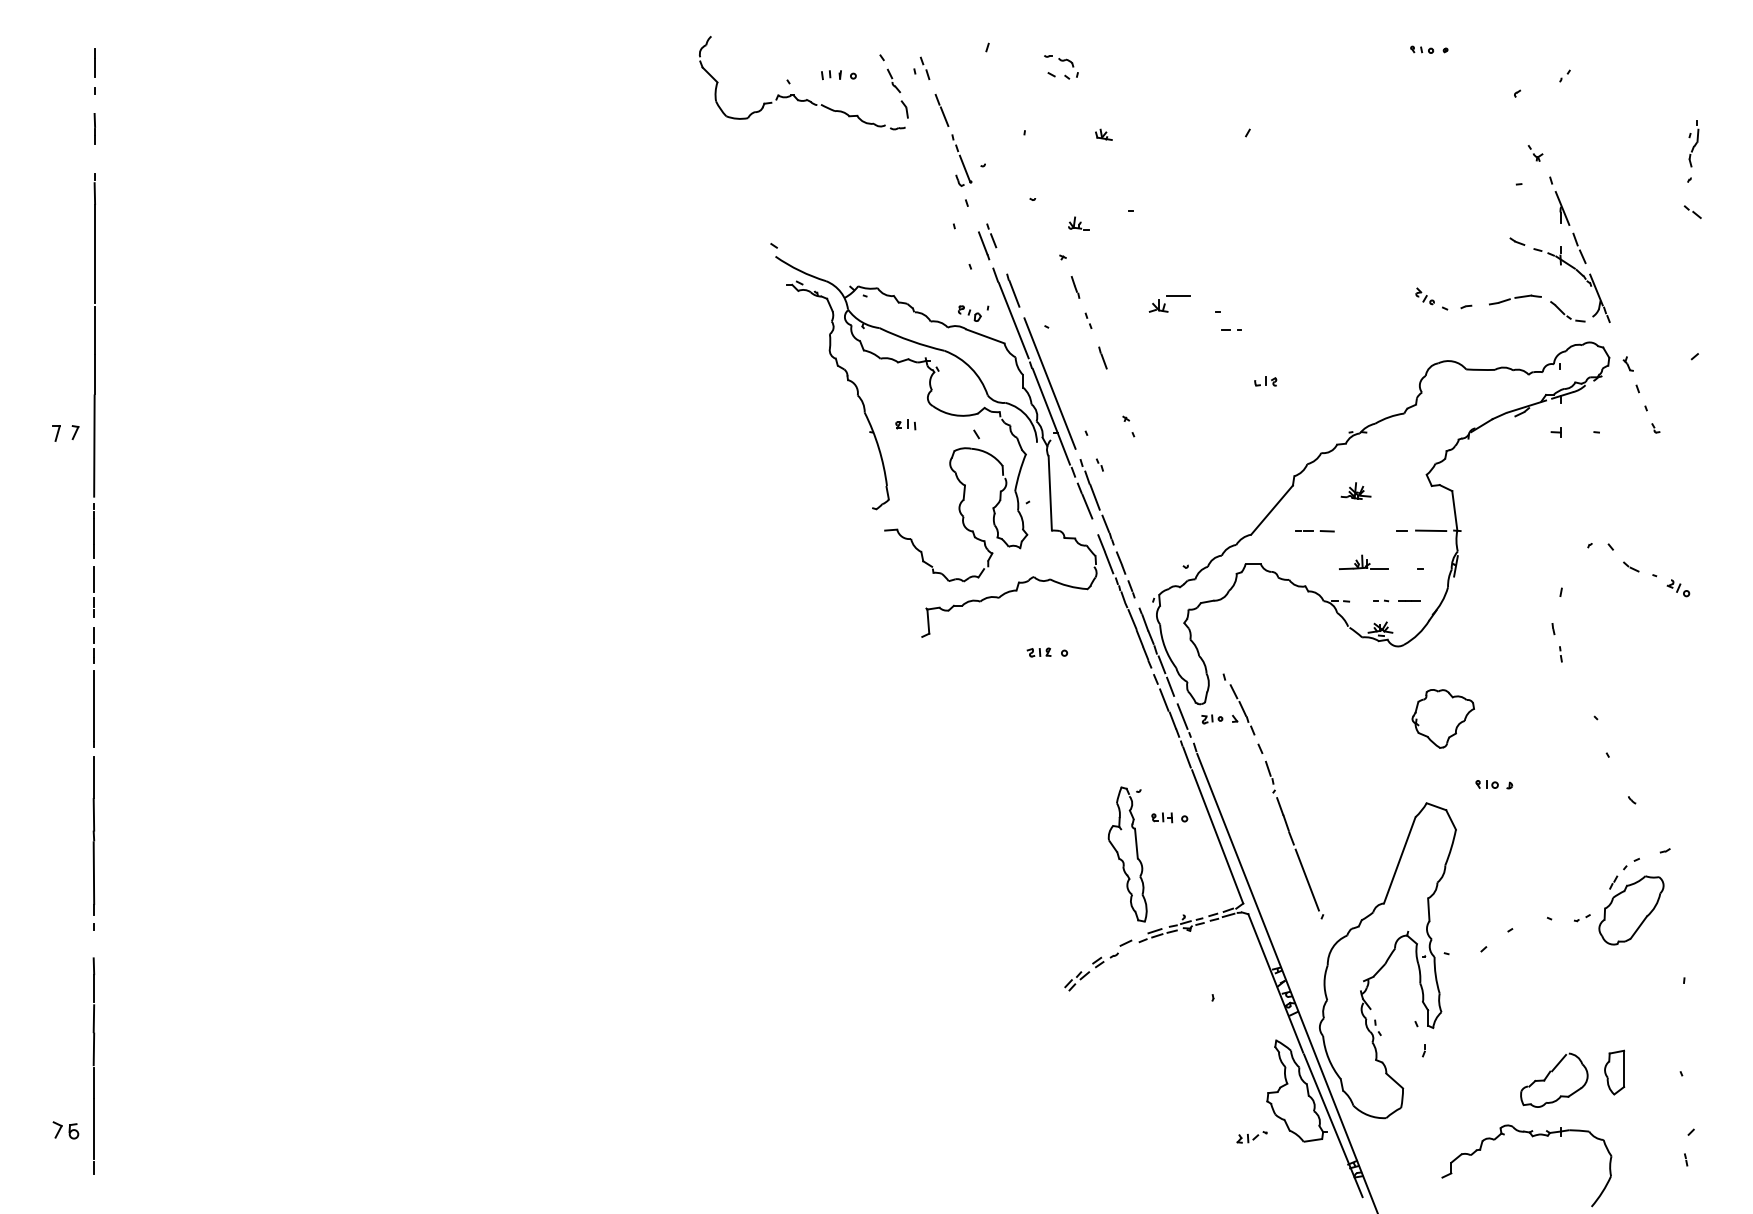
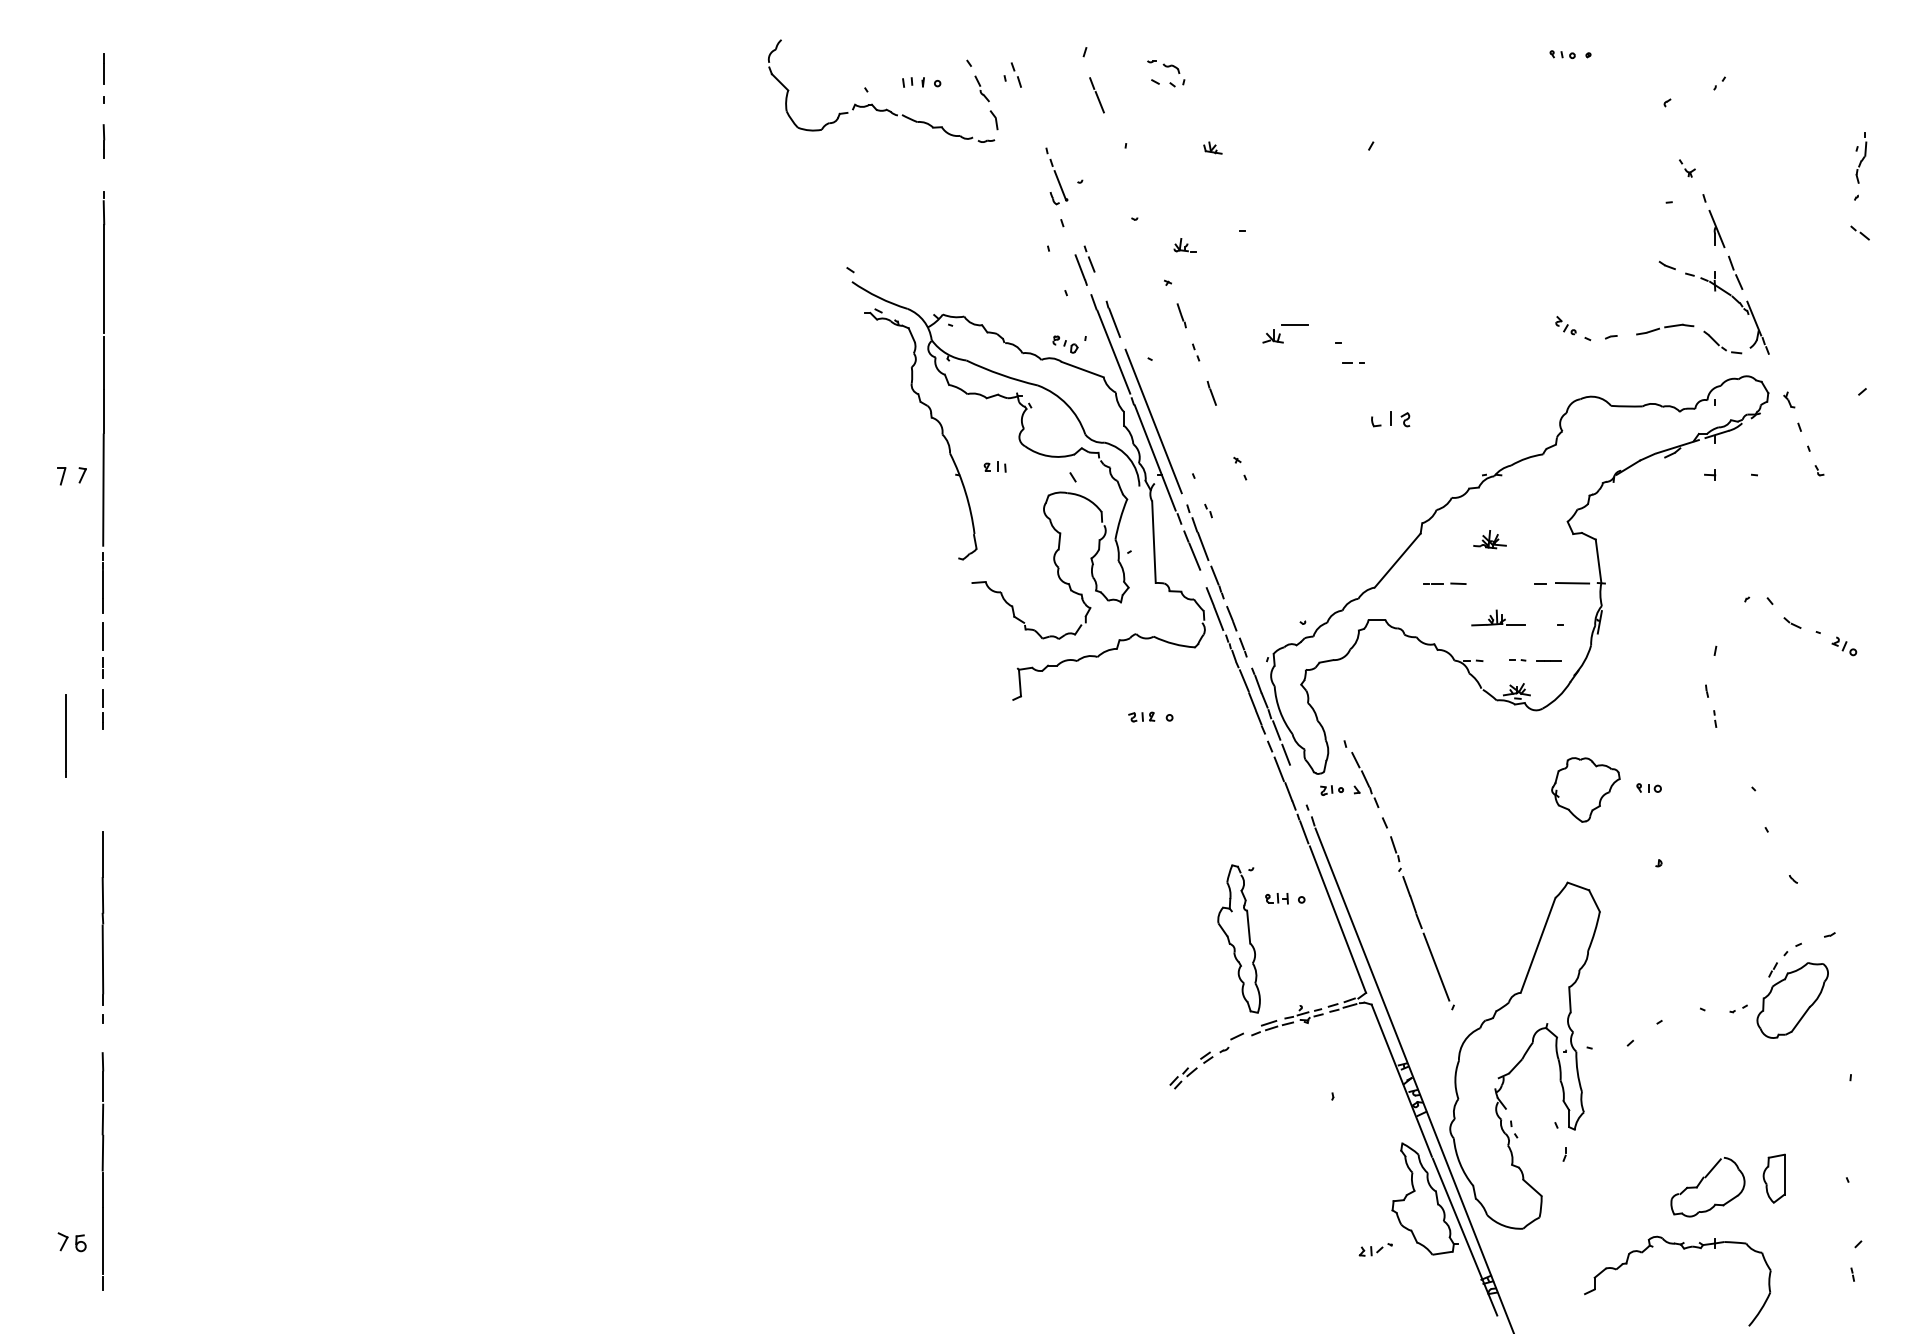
line: (941, 110) -> (1096, 95), moved
part: (1265, 381) -> (1390, 419), size x1.6
line: (93, 708) -> (65, 735), moved
line: (1182, 715) -> (1299, 786), removed
part: (1486, 783) -> (1648, 787), moved

